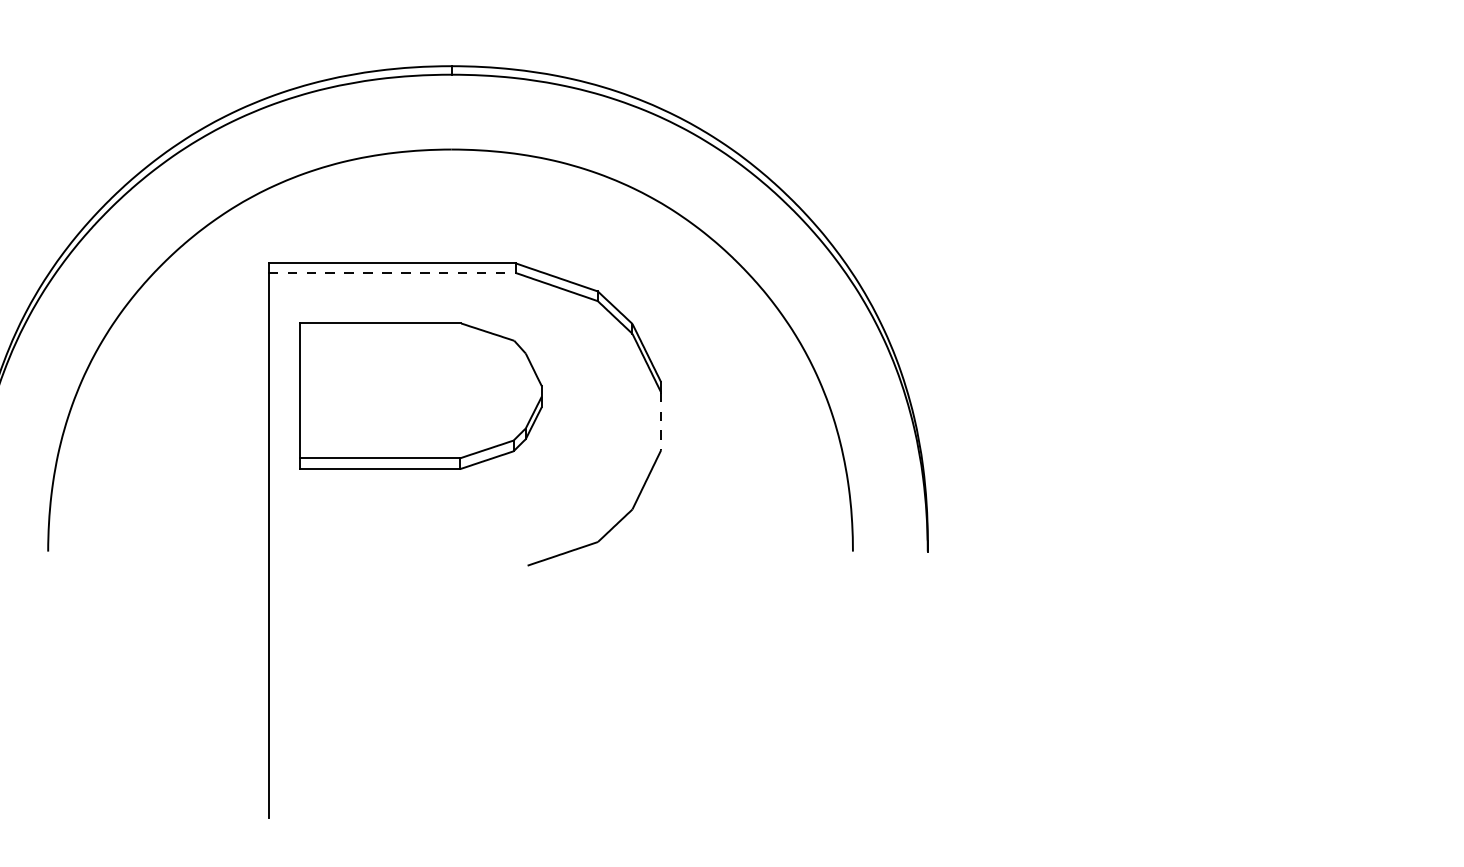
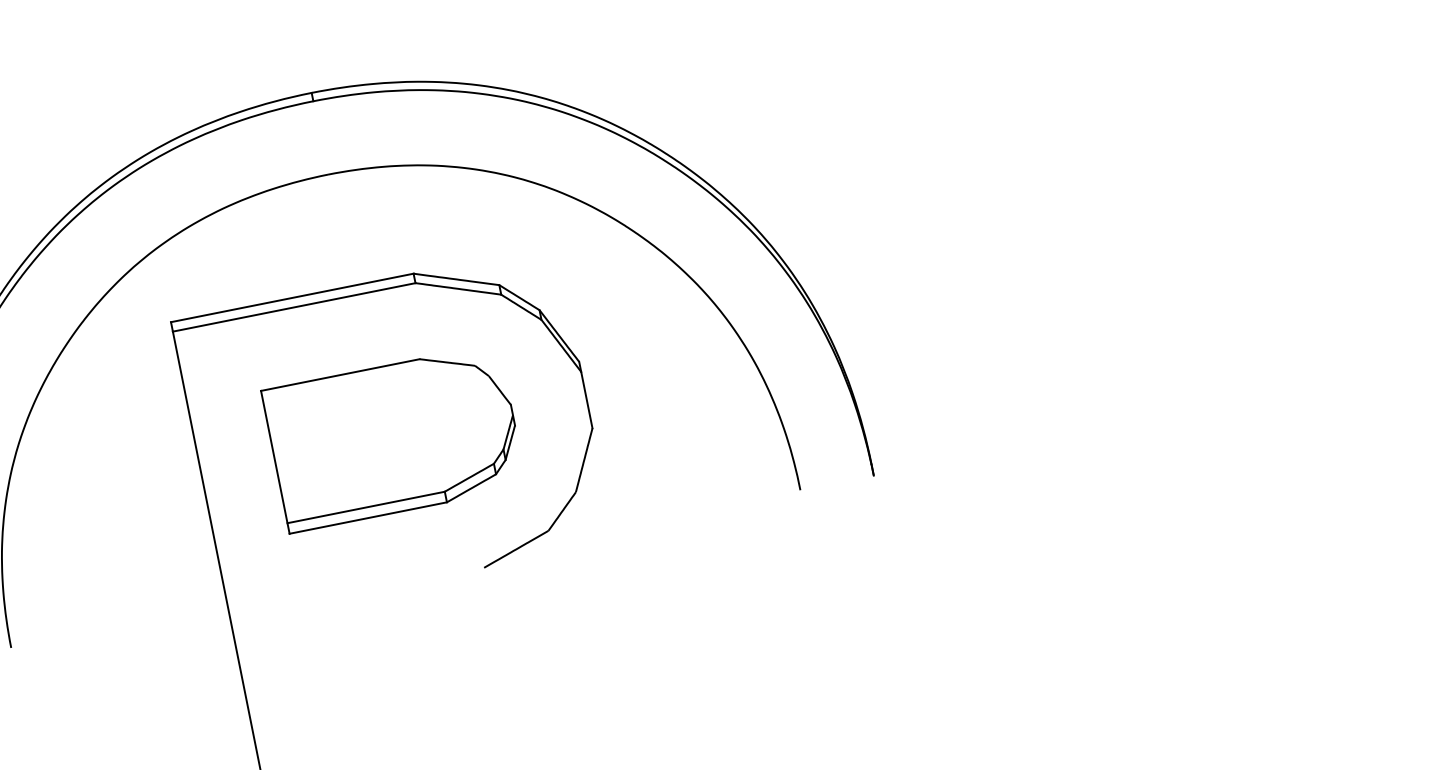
line: (392, 273) -> (294, 307), dashed -> solid
part: (420, 395) -> (393, 437), moved
line: (661, 421) -> (587, 400), dashed -> solid

